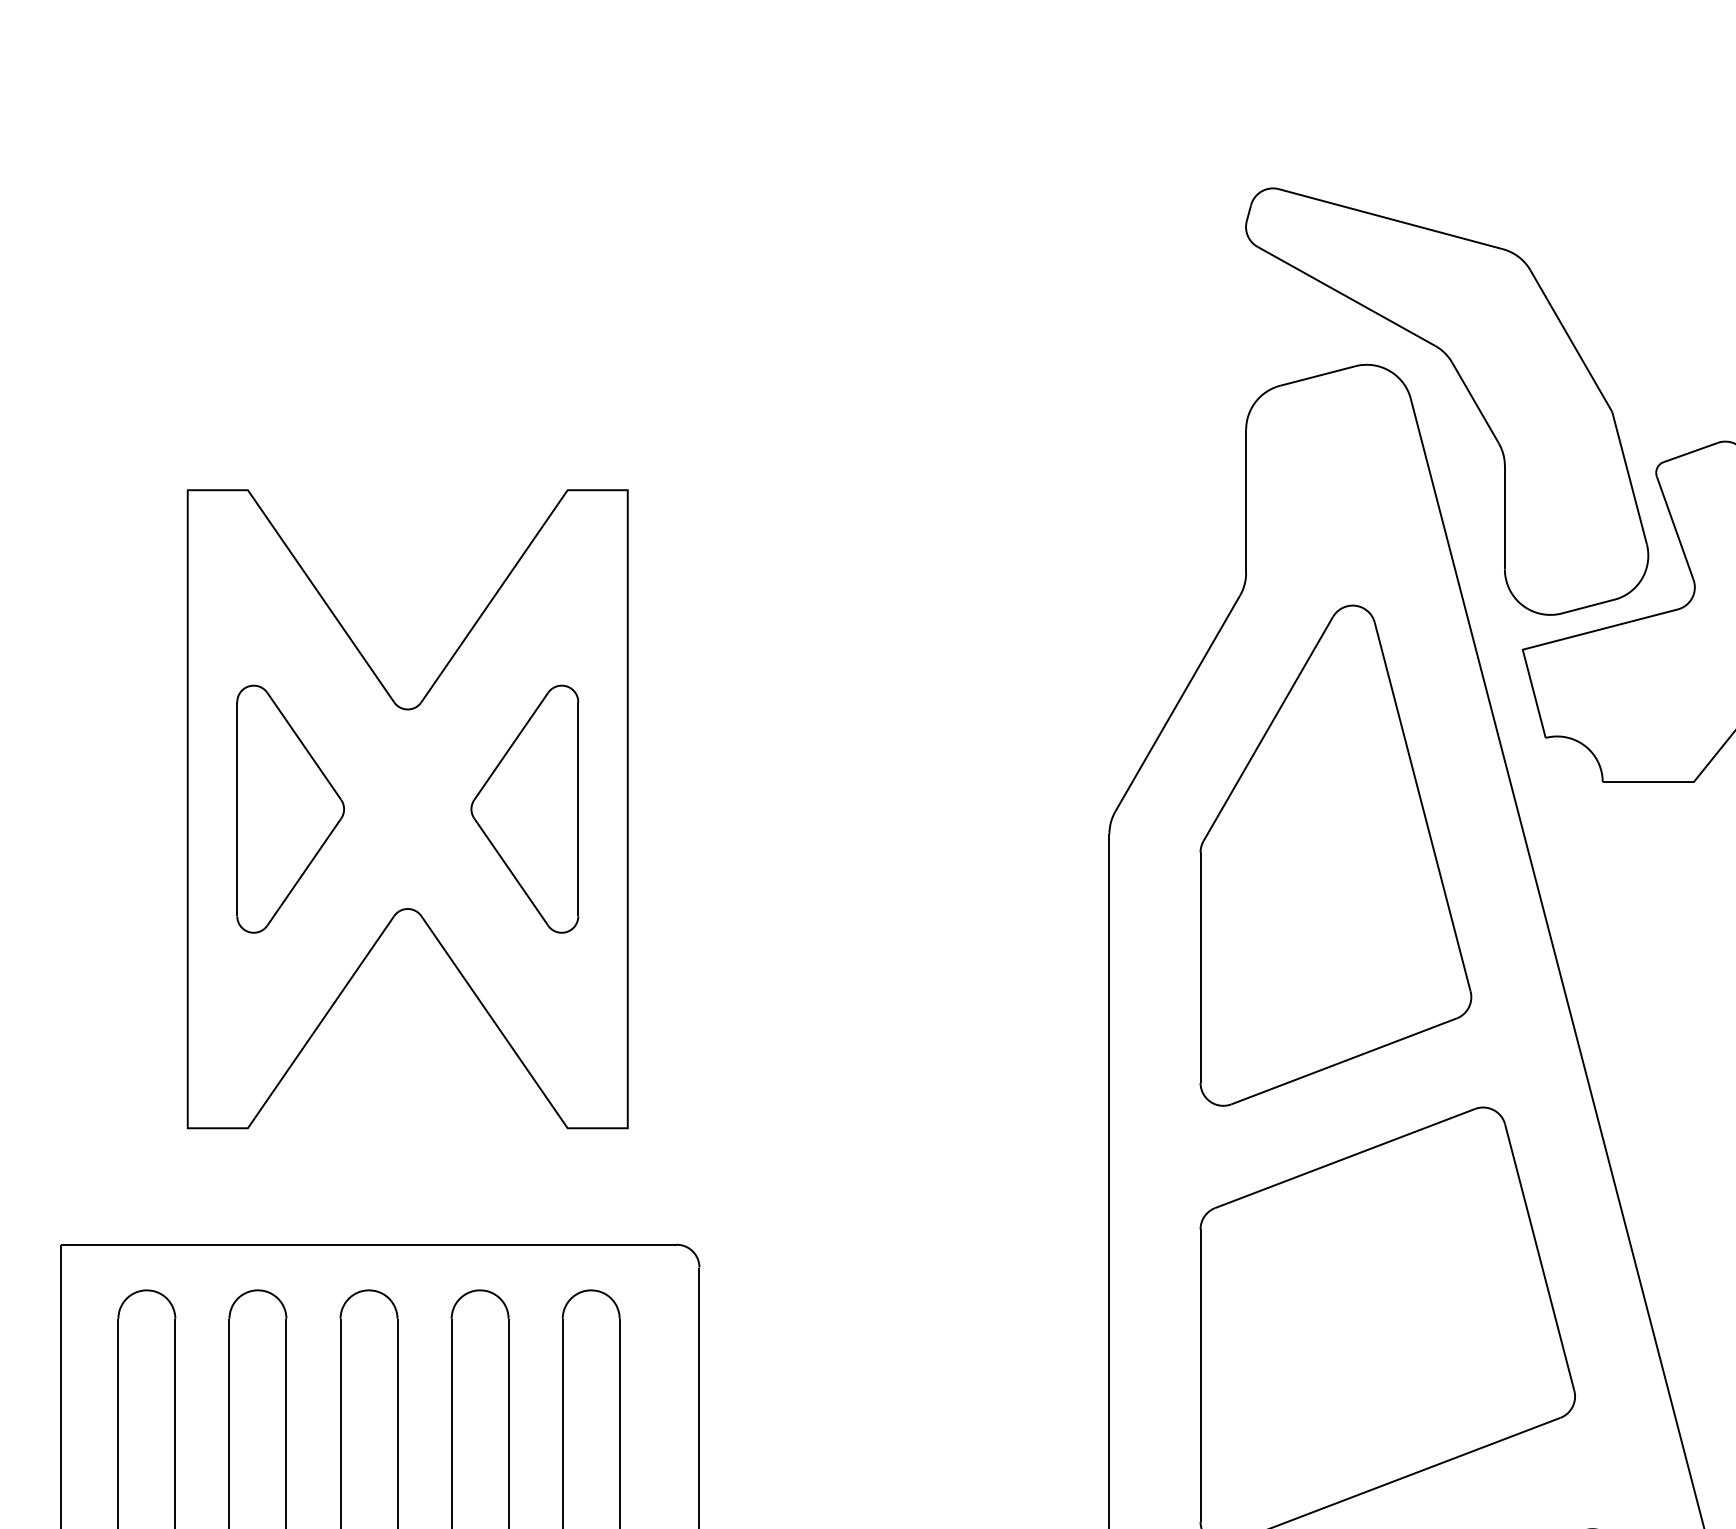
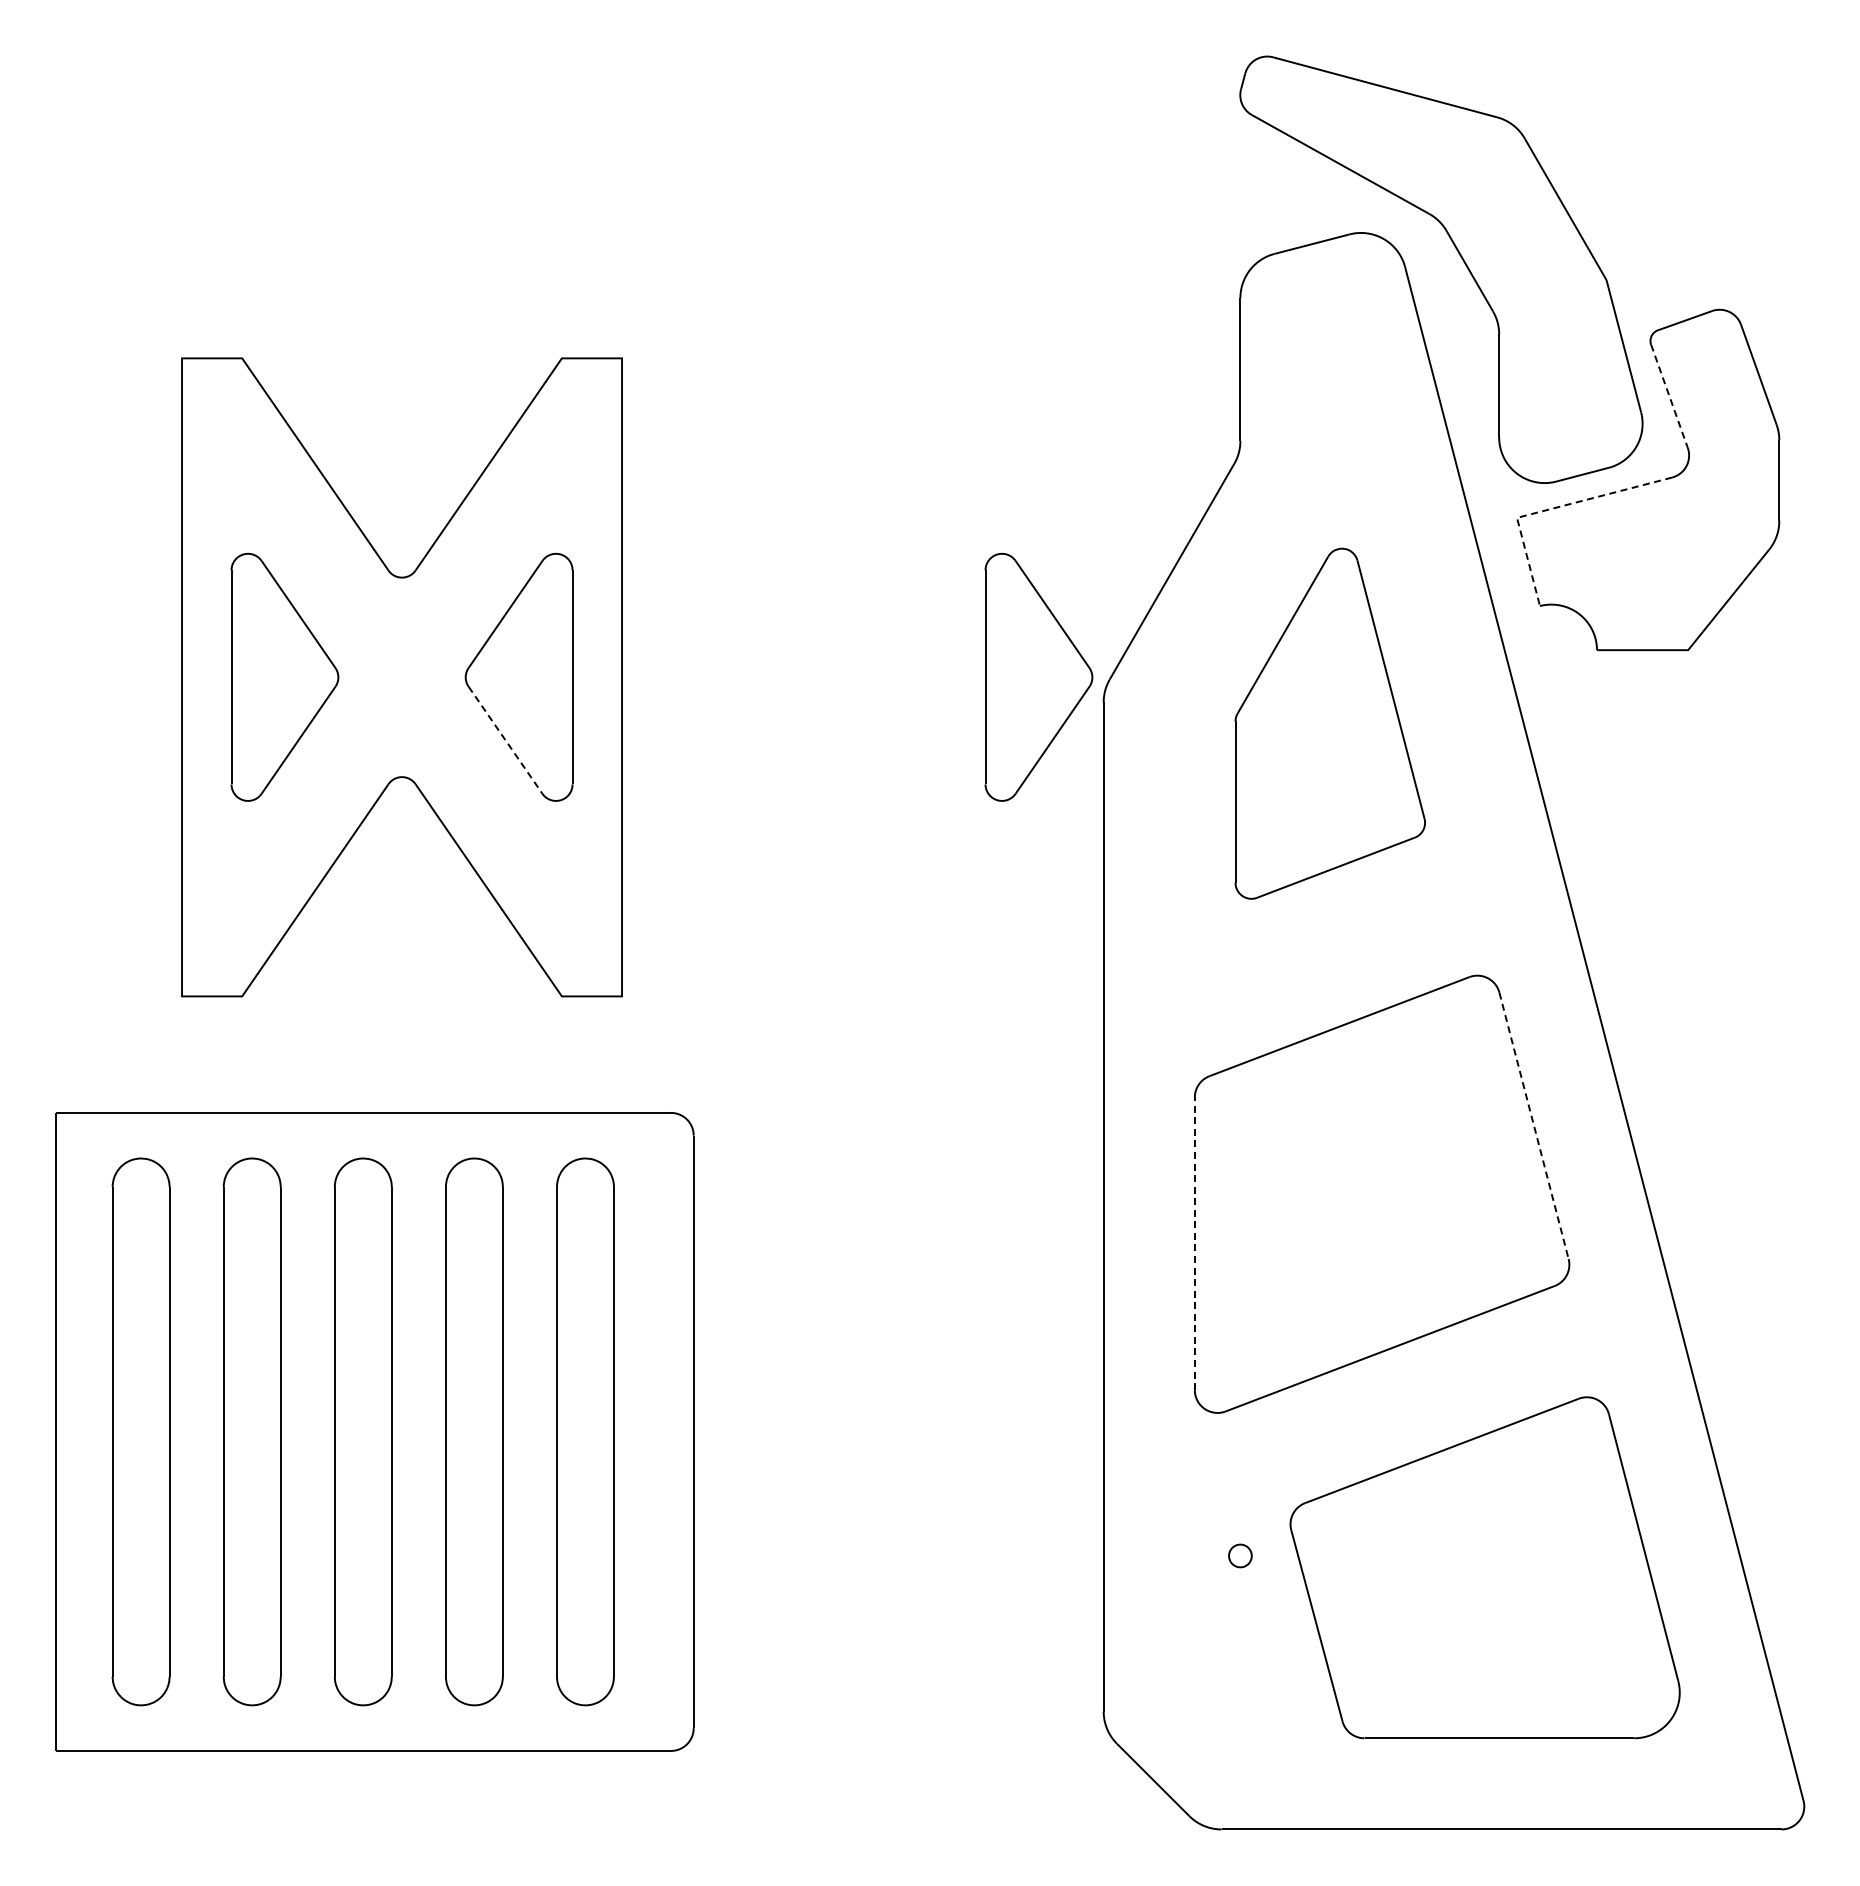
line: (1675, 528) -> (1669, 396), solid -> dashed
line: (1555, 641) -> (1549, 509), solid -> dashed
part: (1044, 808) -> (1038, 676), added
part: (1336, 855) -> (1330, 723), size x0.7
line: (511, 872) -> (505, 740), solid -> dashed
line: (1540, 1257) -> (1534, 1125), solid -> dashed
line: (1200, 1375) -> (1194, 1243), solid -> dashed

